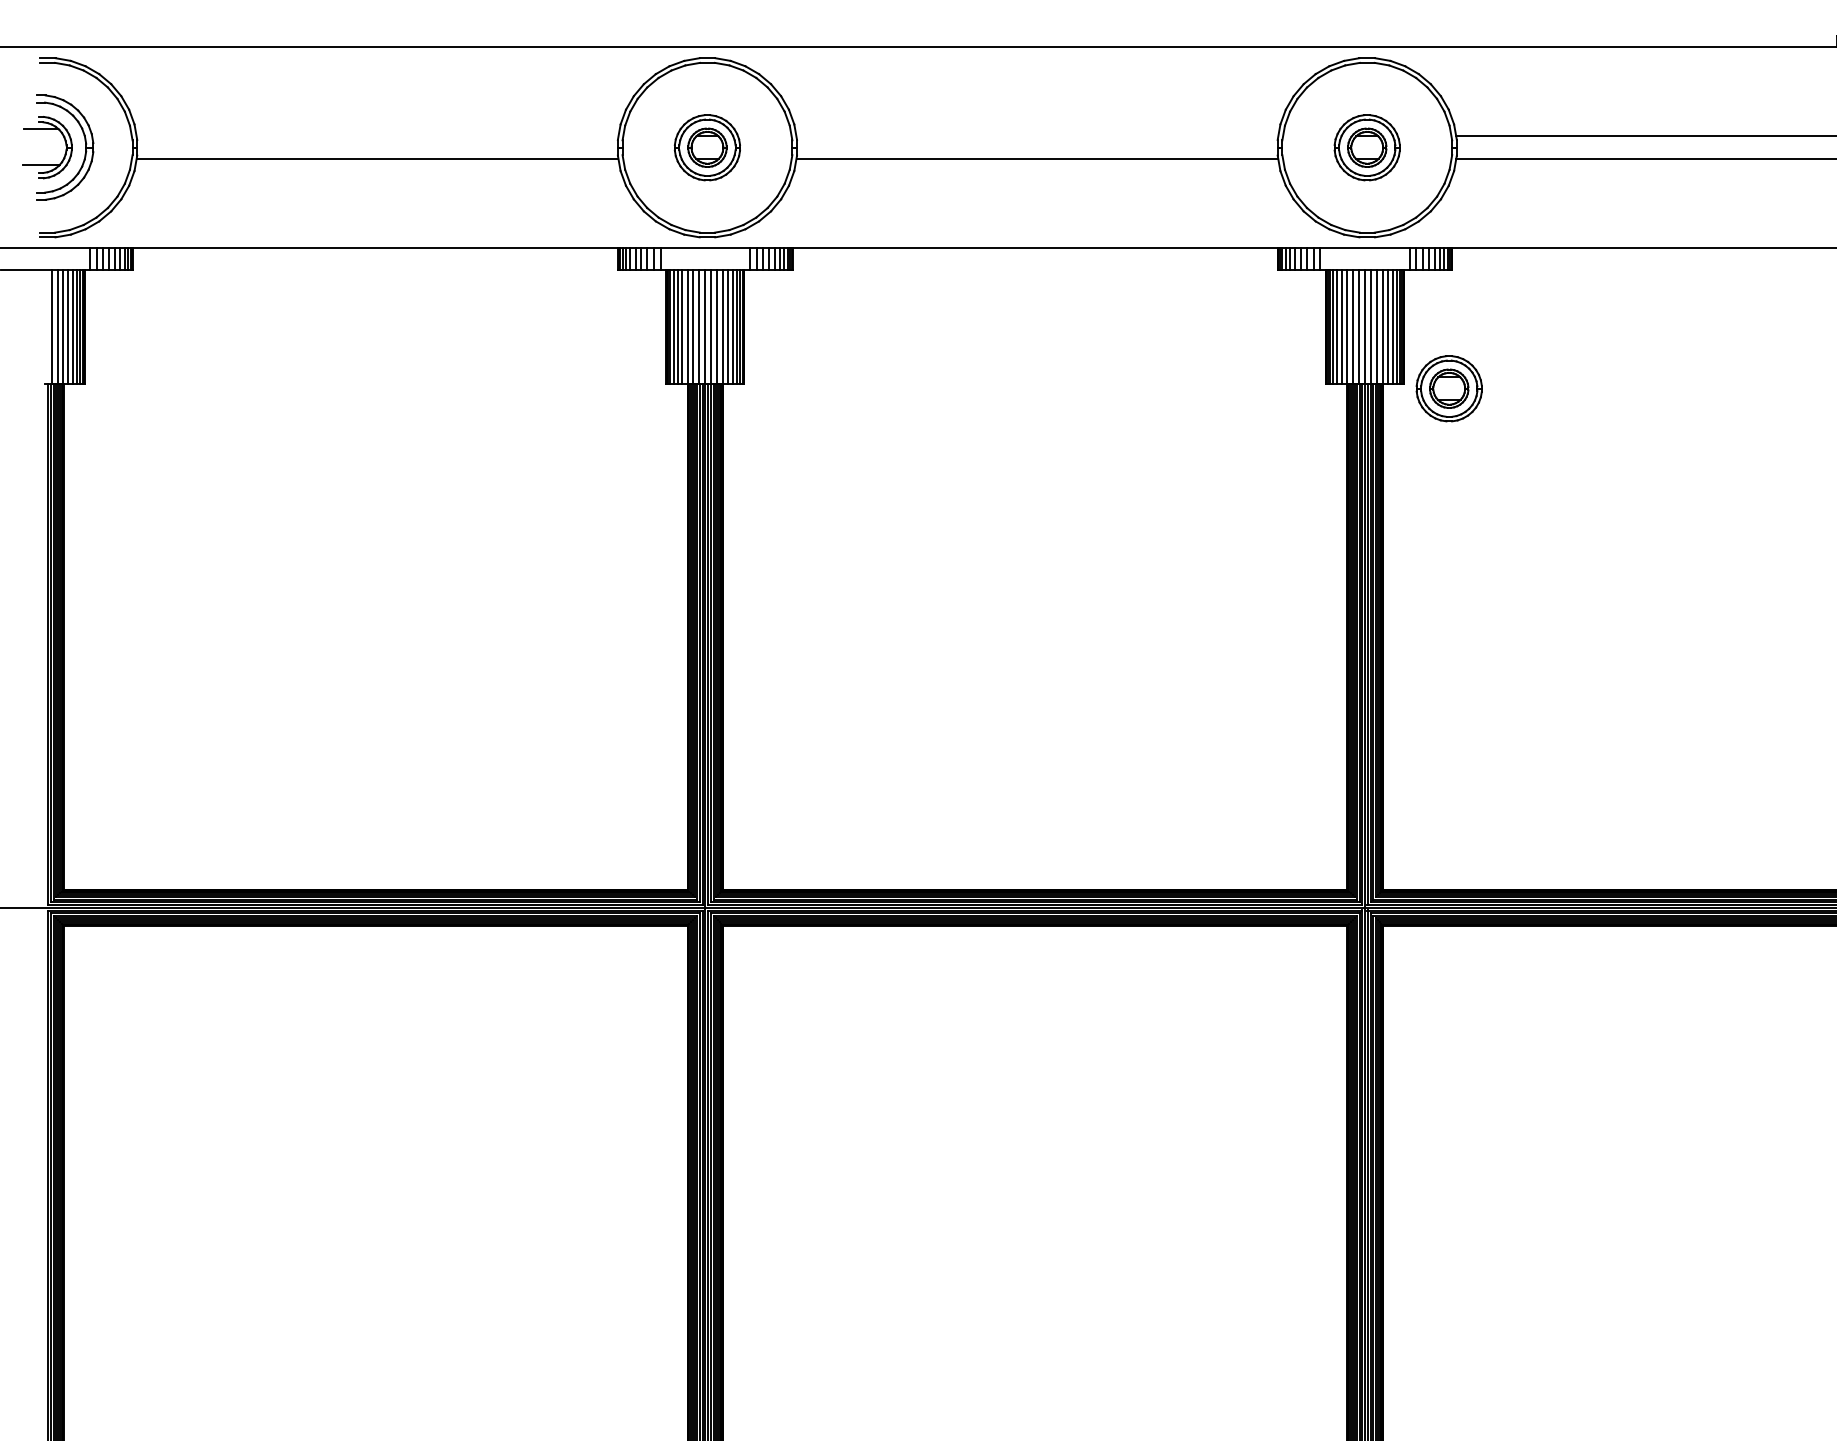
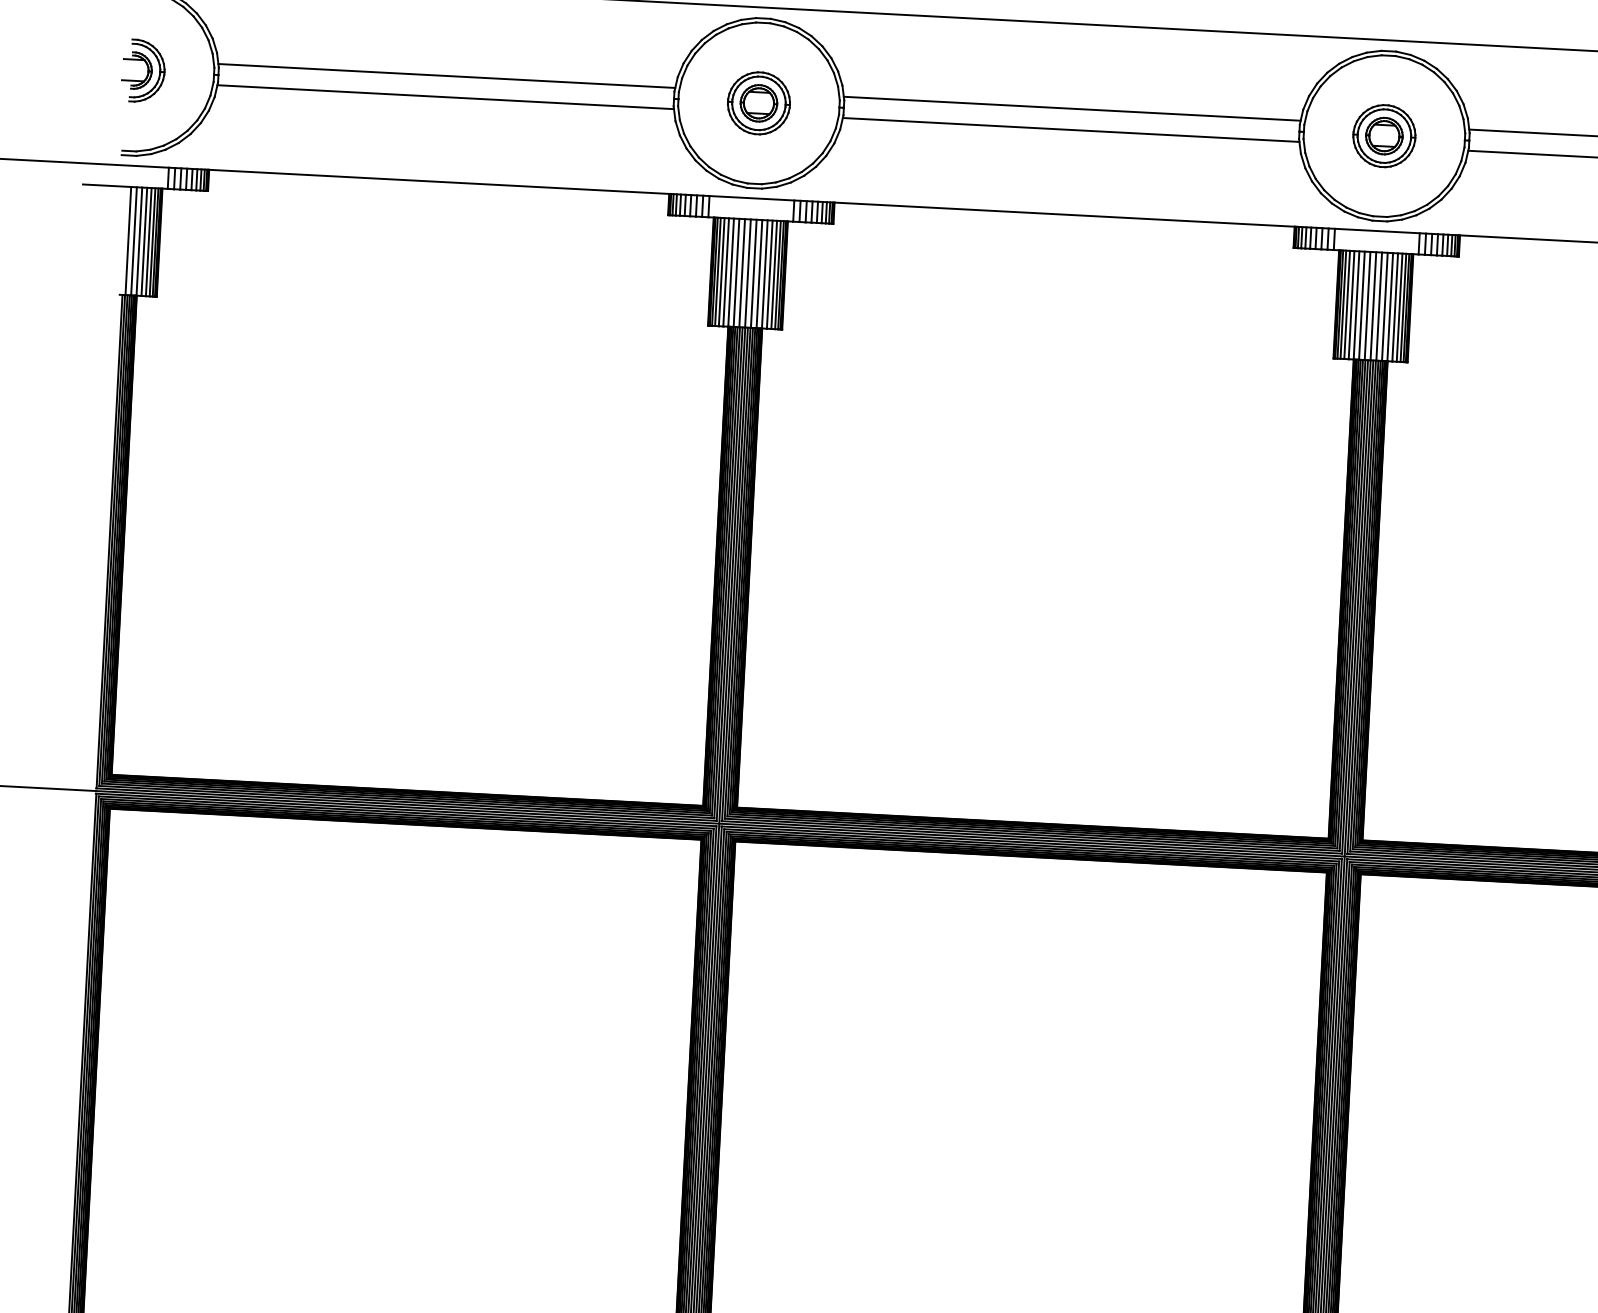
line: (377, 136) -> (446, 76), added
line: (1037, 136) -> (1072, 109), added
part: (58, 147) -> (143, 70), size x0.62
part: (1448, 388) -> (1449, 368), removed

